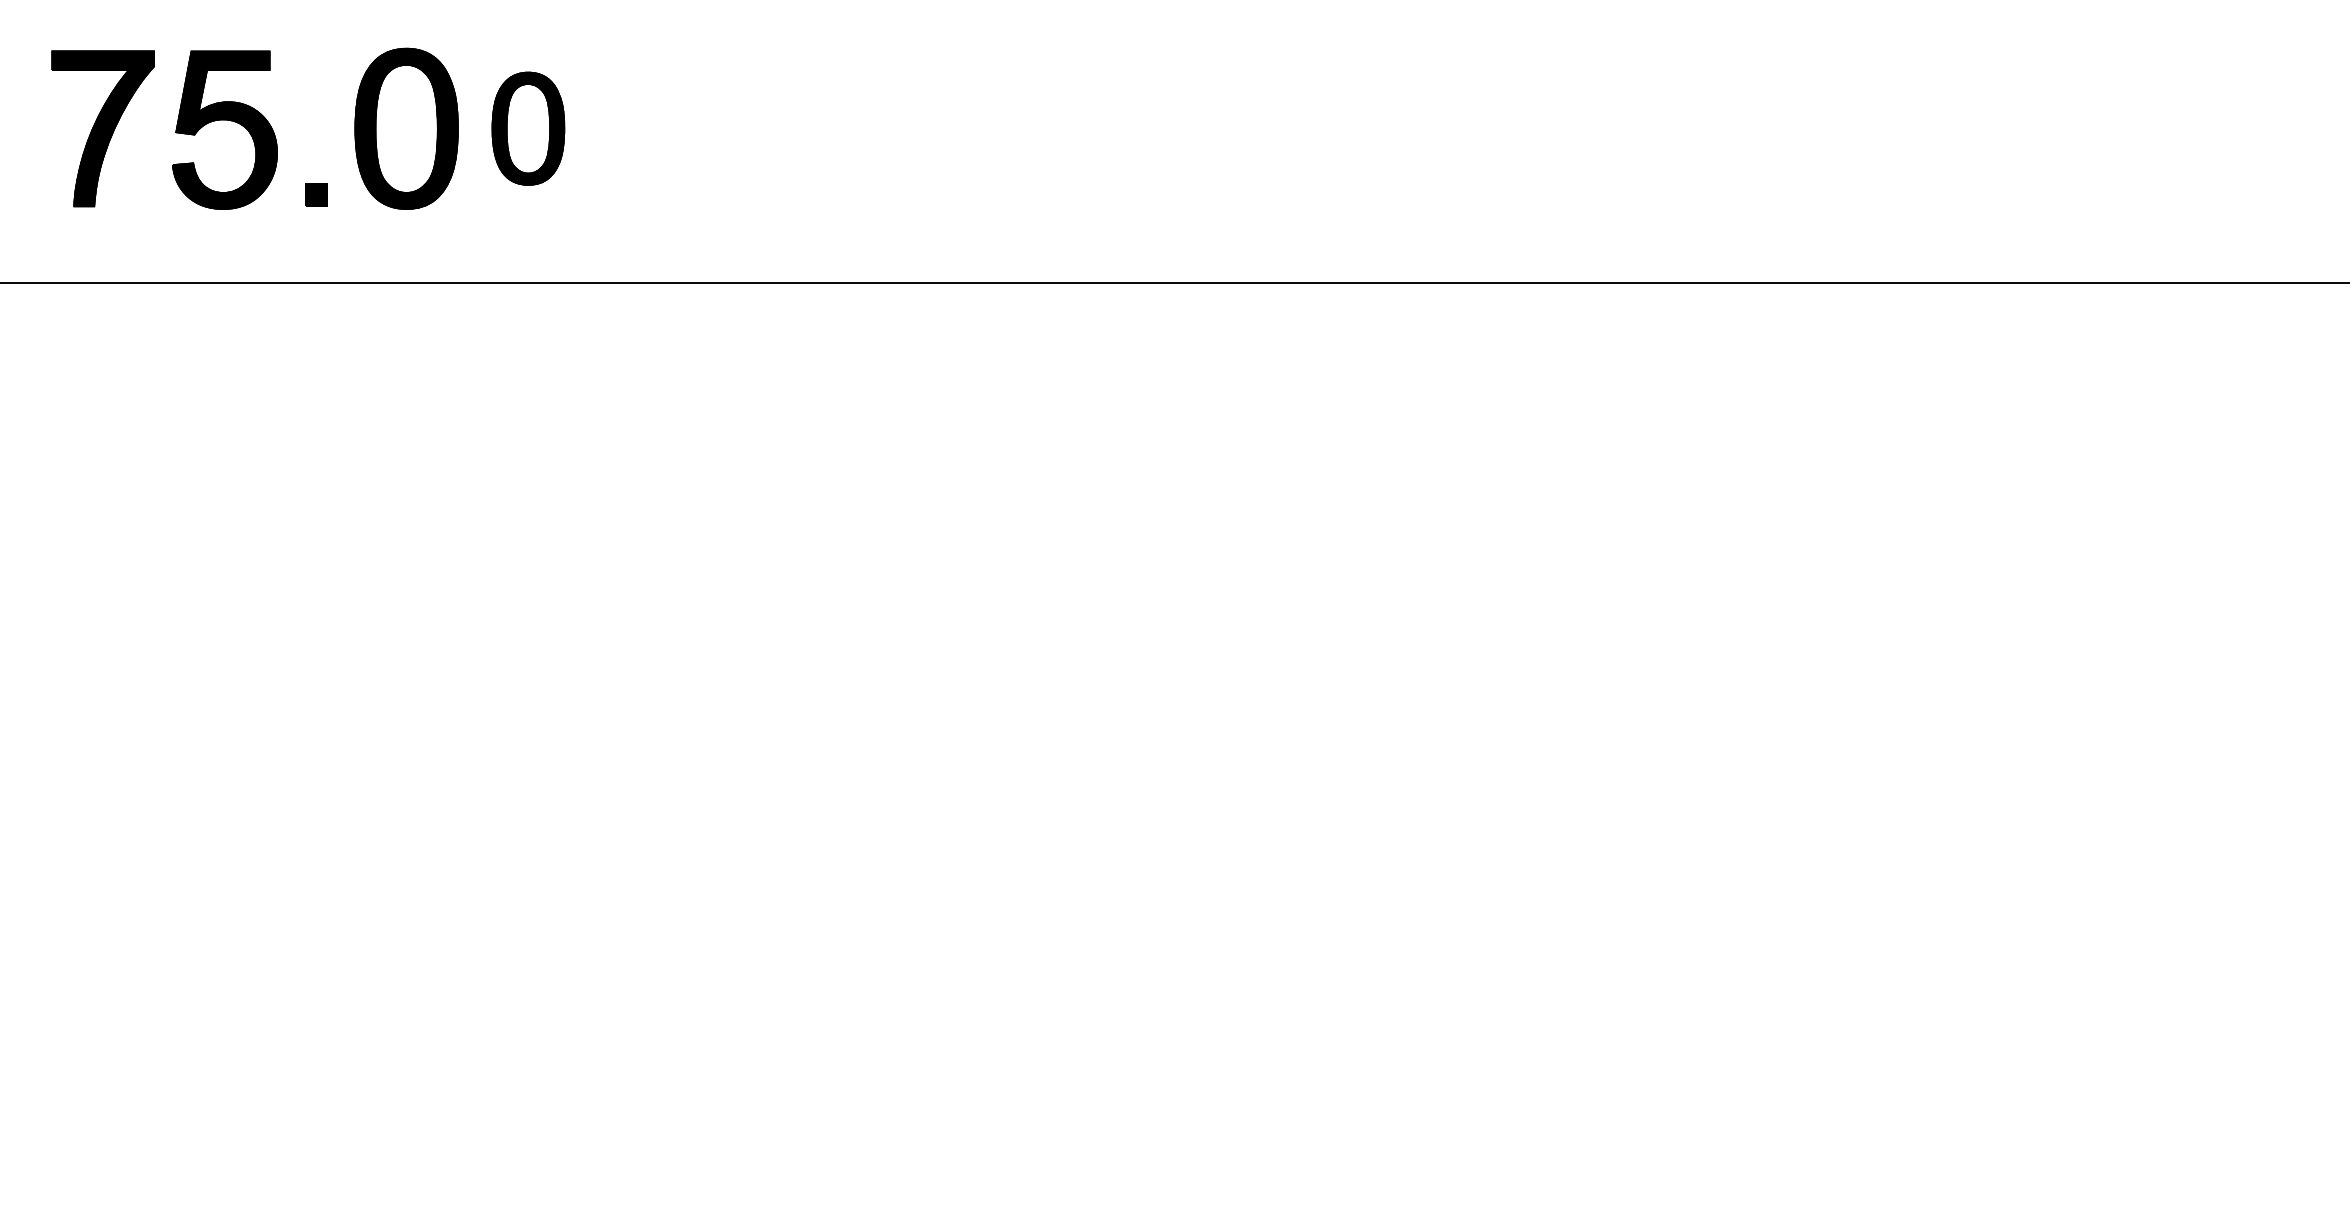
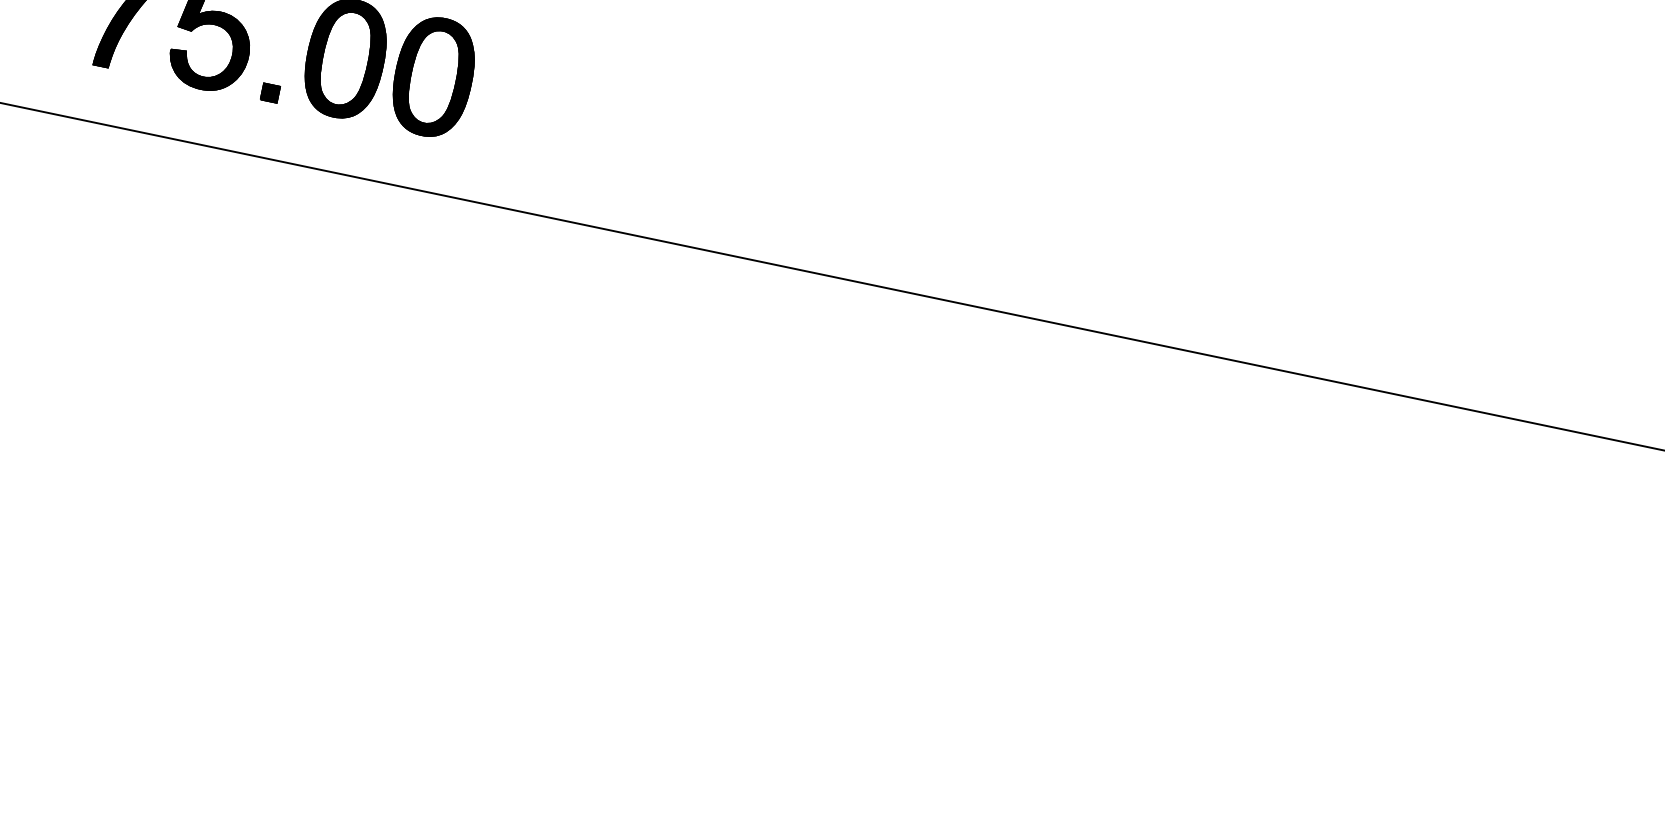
part: (528, 128) -> (433, 76), size x1.43

